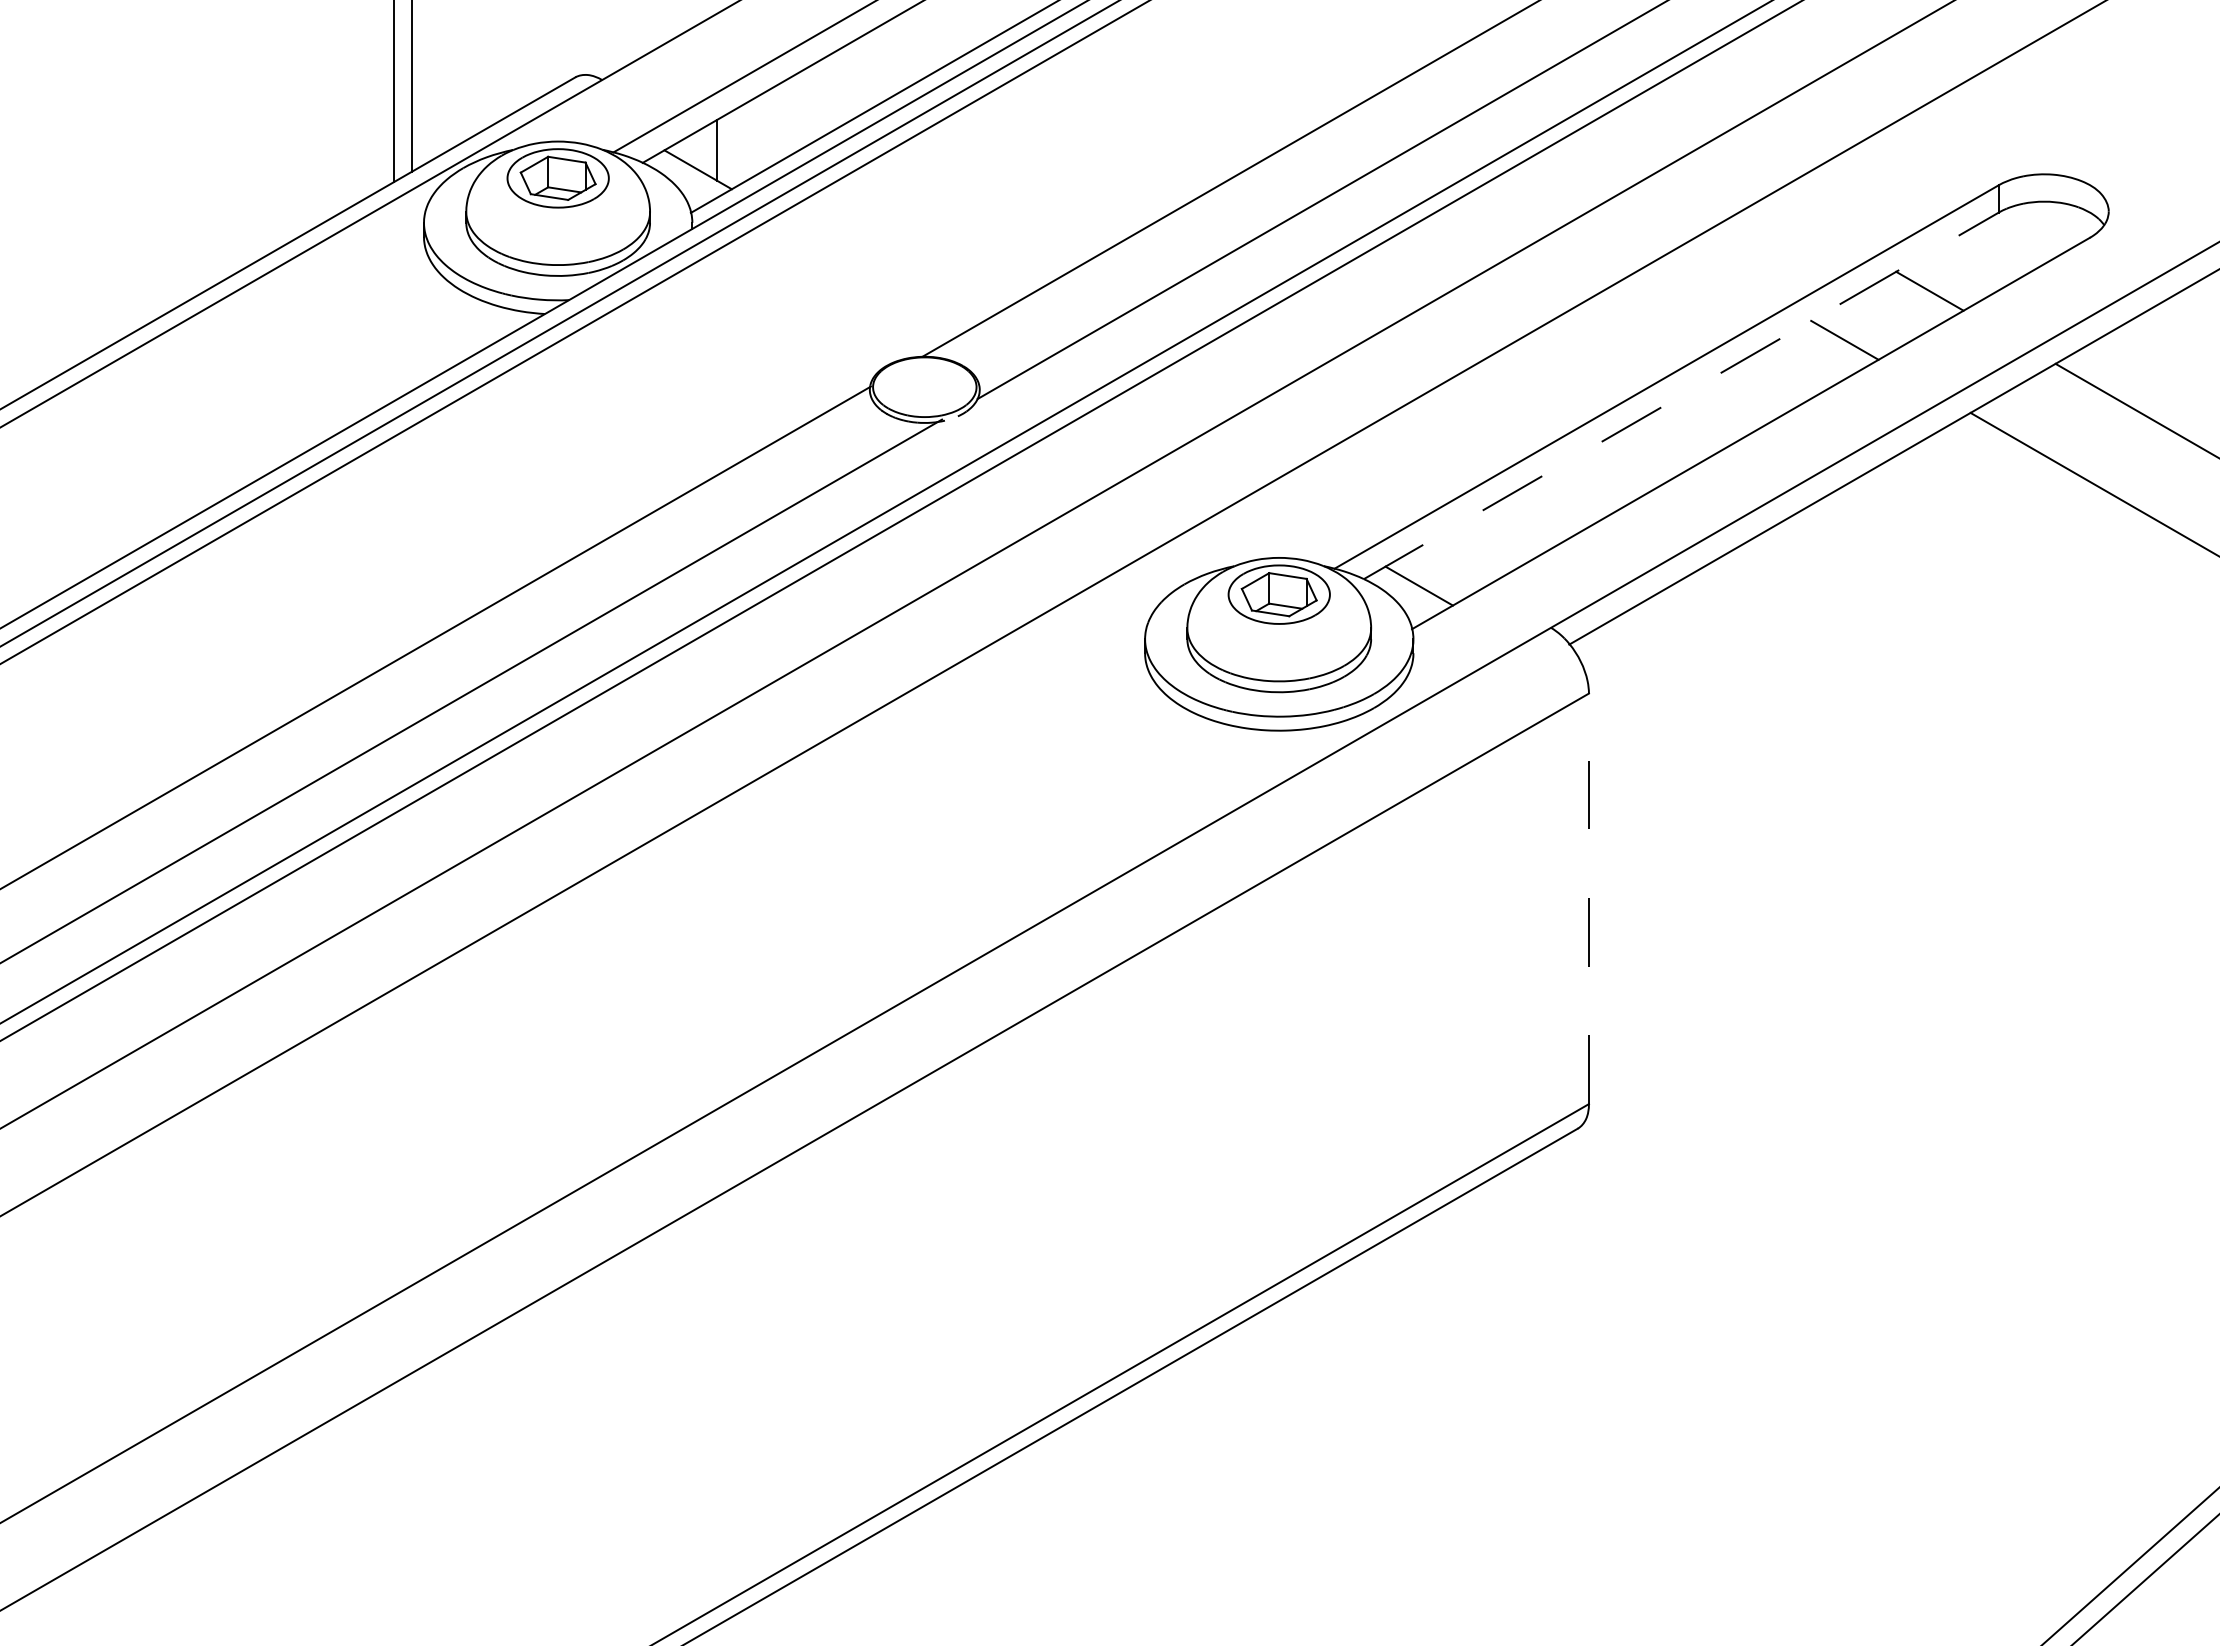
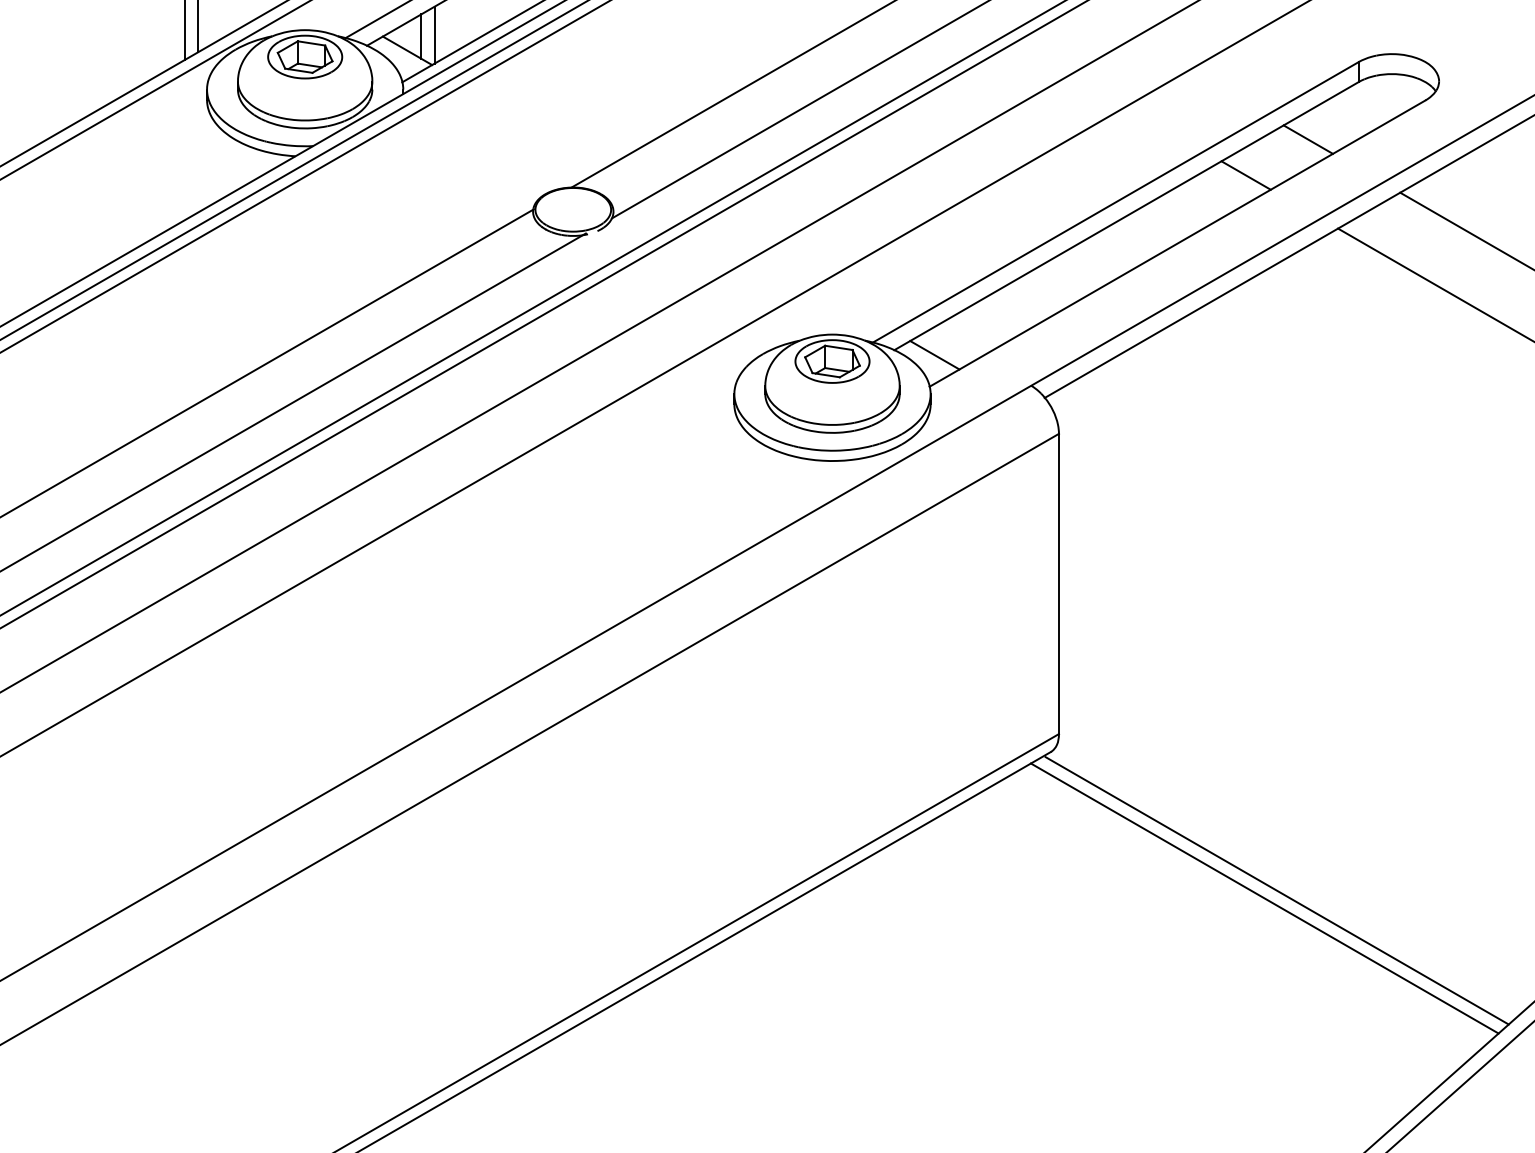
line: (735, 148) -> (434, 35), added
line: (1681, 395) -> (1126, 215), dashed -> solid
line: (1588, 898) -> (1058, 583), dashed -> solid
line: (1886, 1318) -> (1276, 890), added
line: (1870, 1328) -> (1264, 898), added

